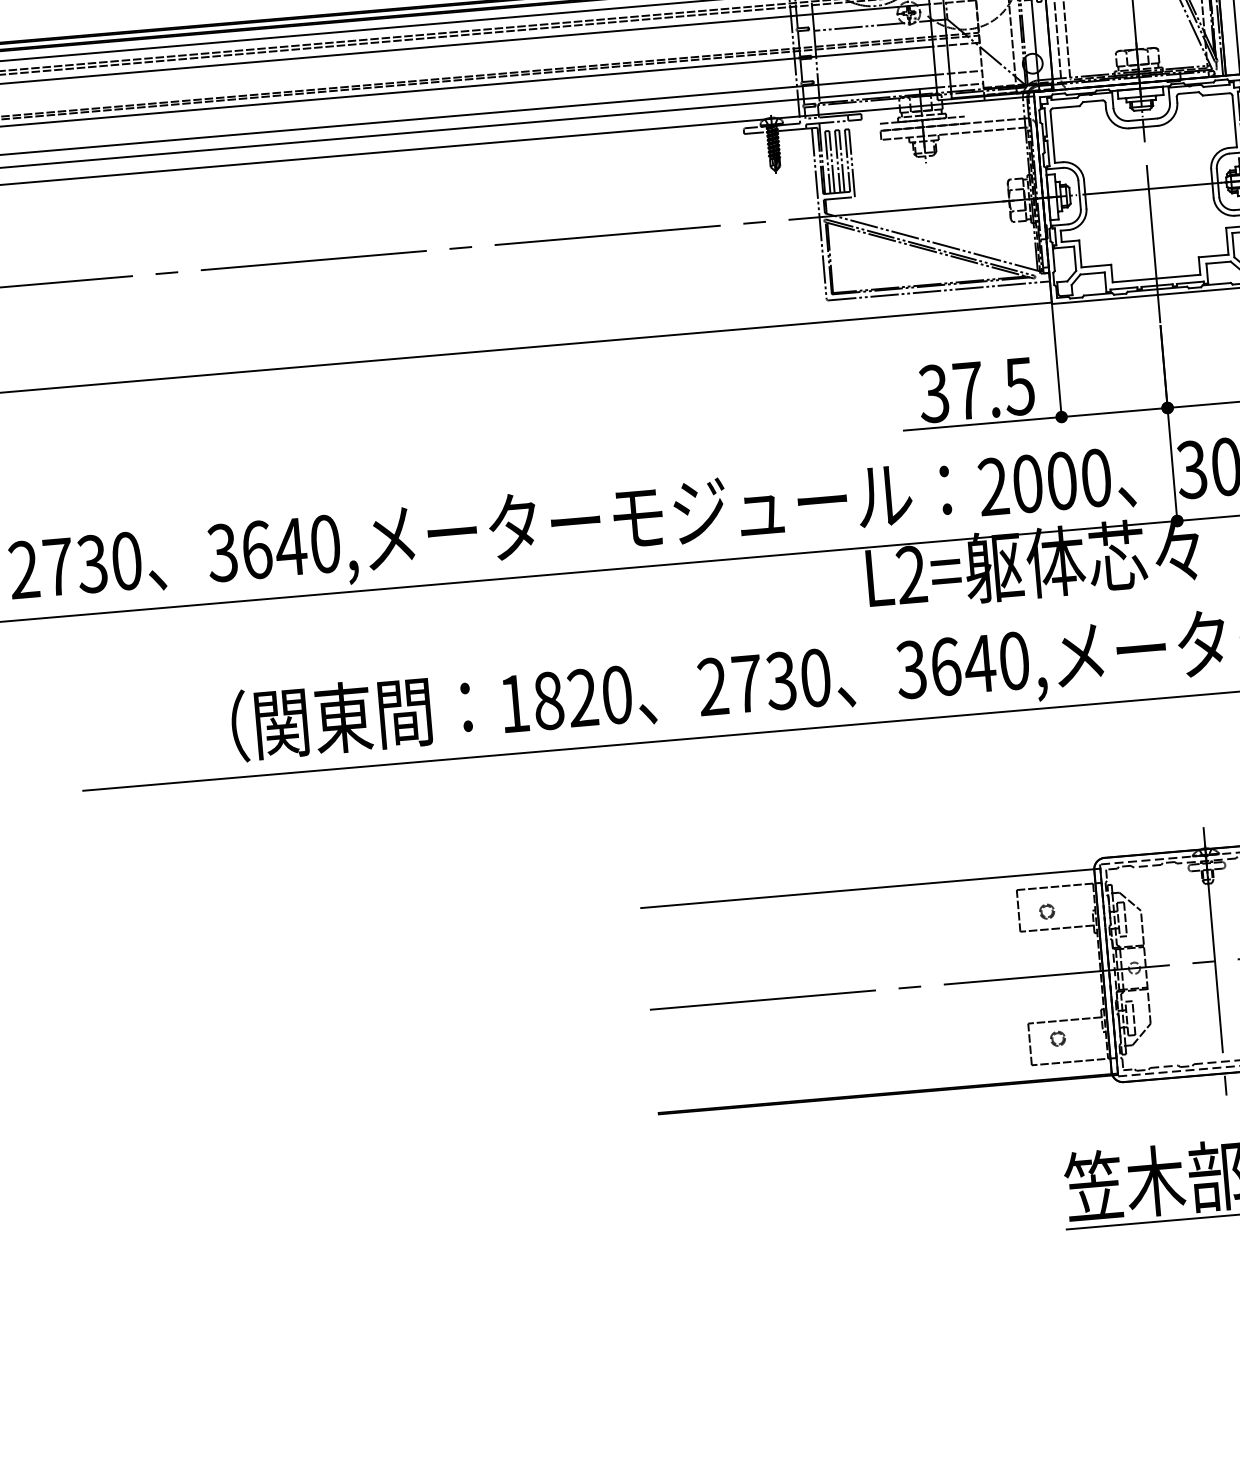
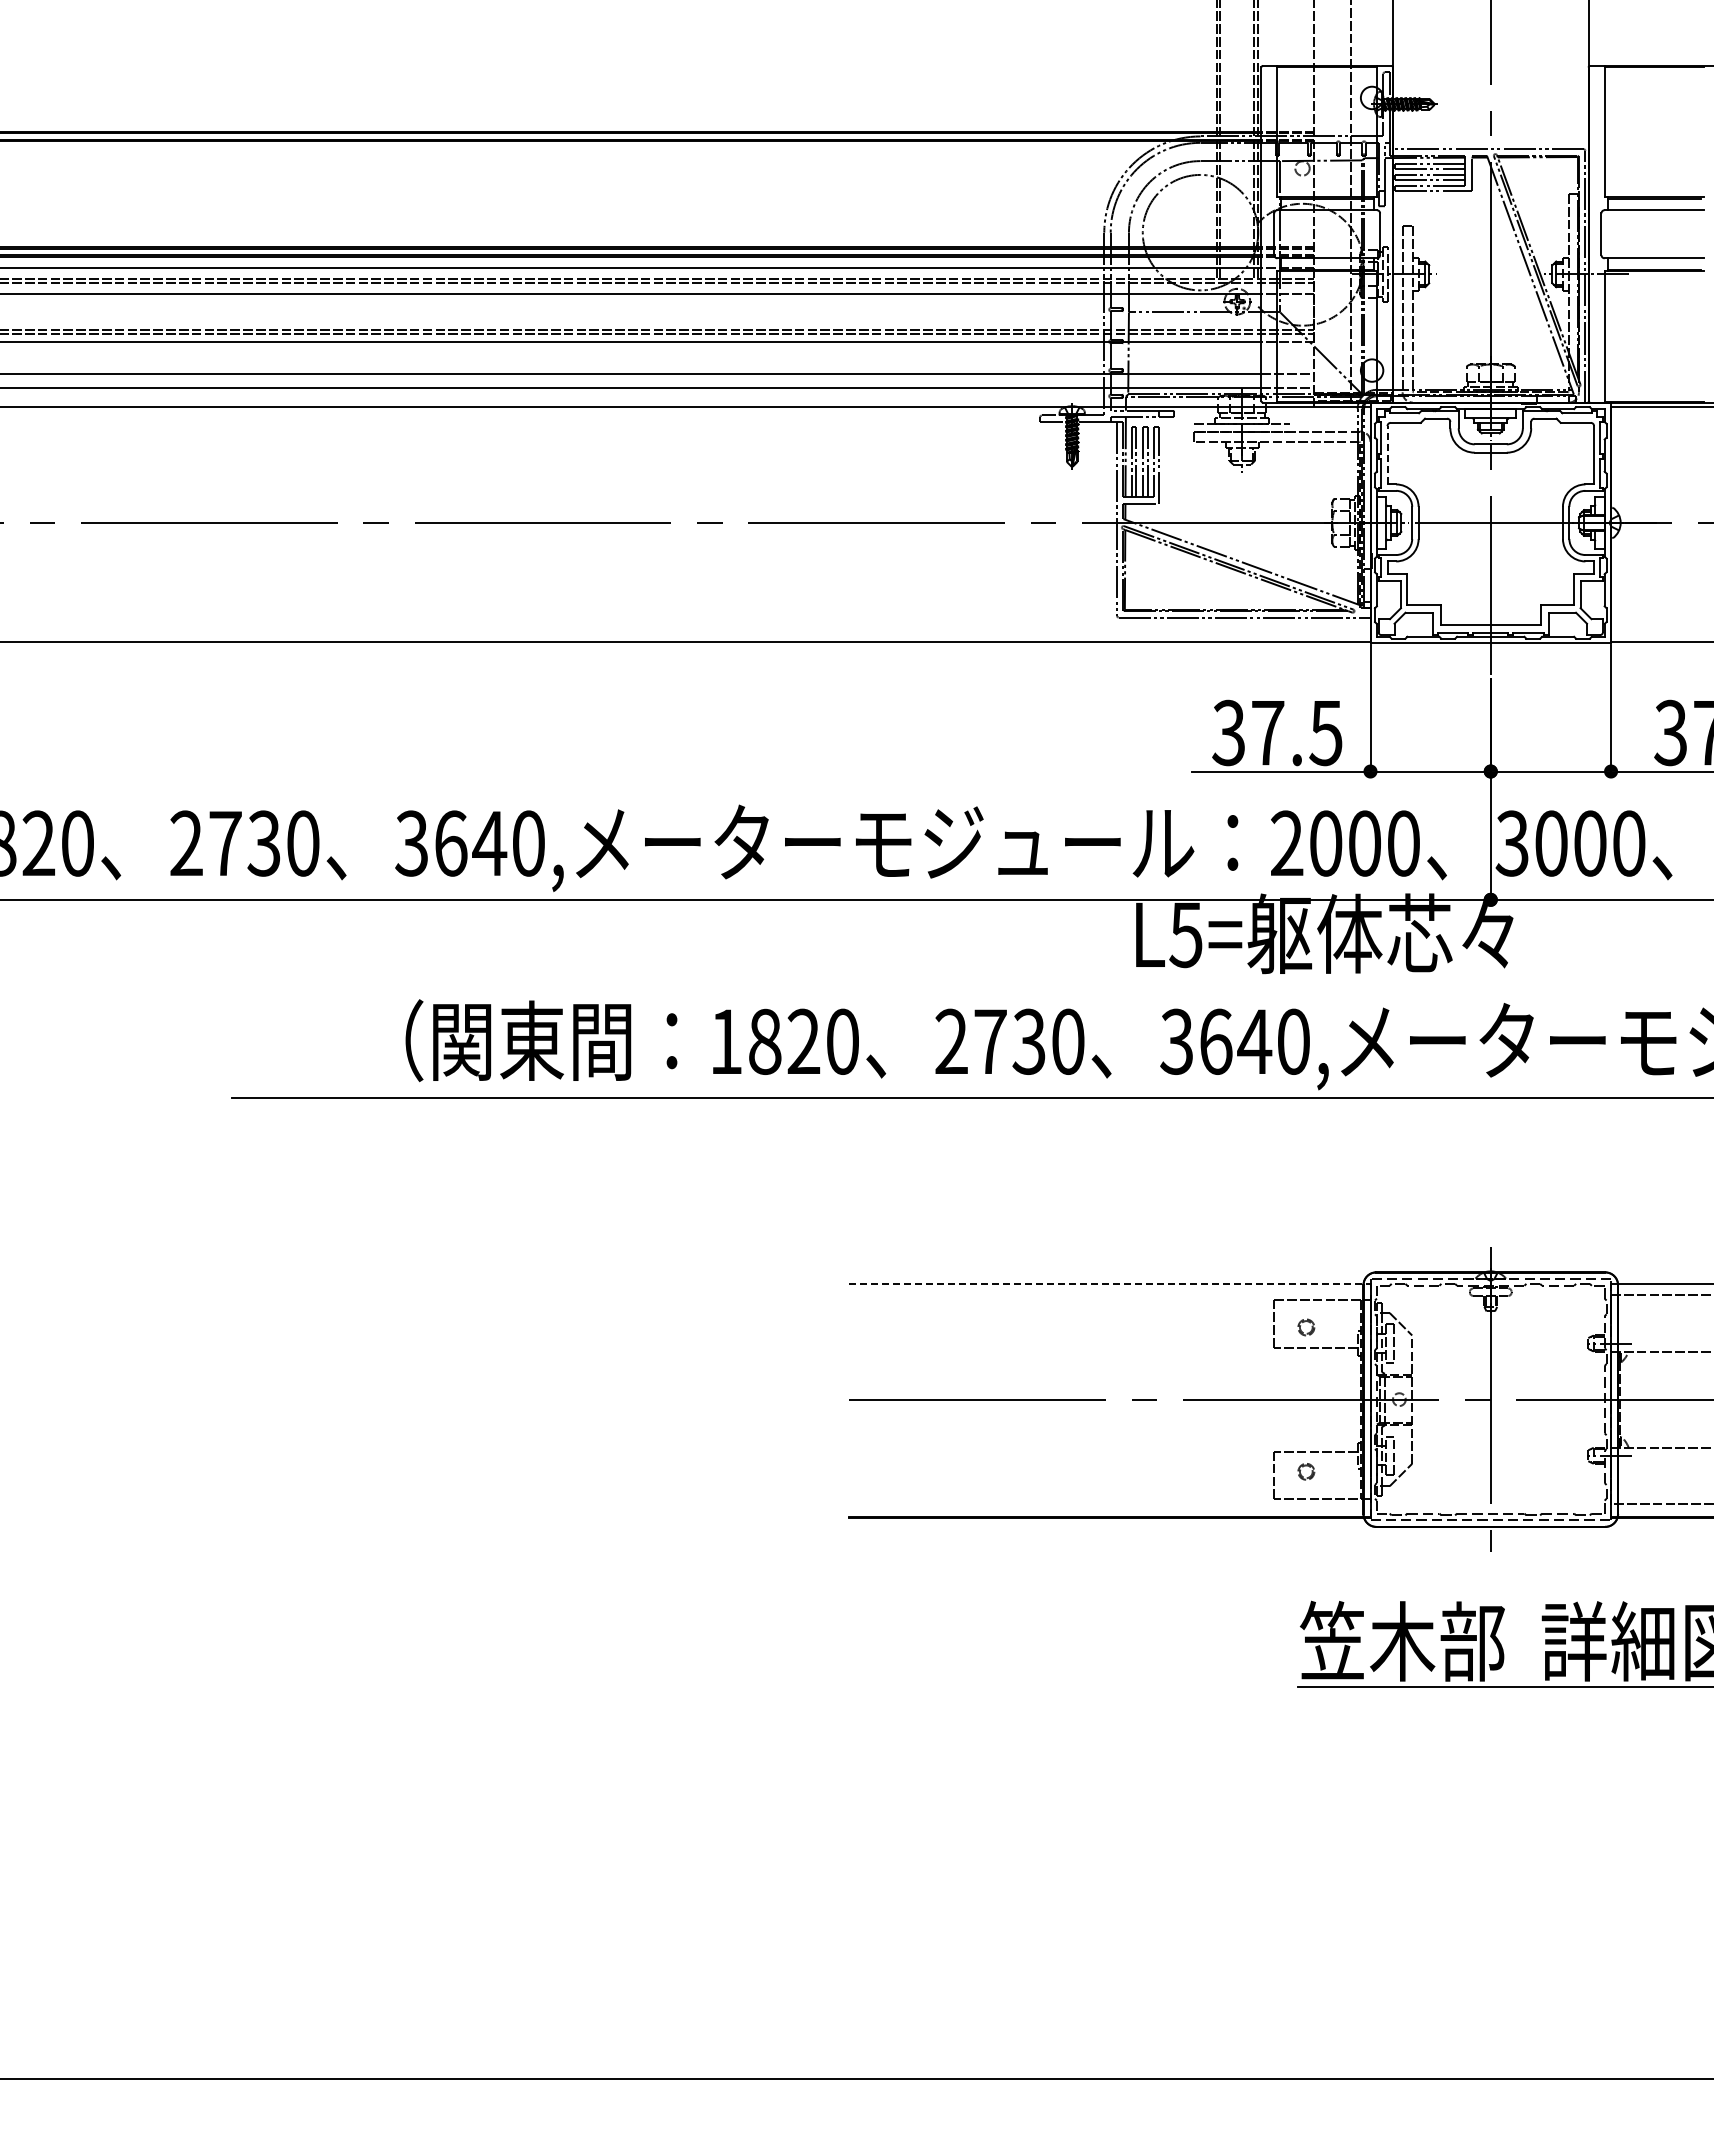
line: (1052, 136) -> (1387, 454), solid -> dashed
text: (910, 574) -> (1185, 934), L2= -> L5=
line: (870, 888) -> (1109, 1284), solid -> dashed

